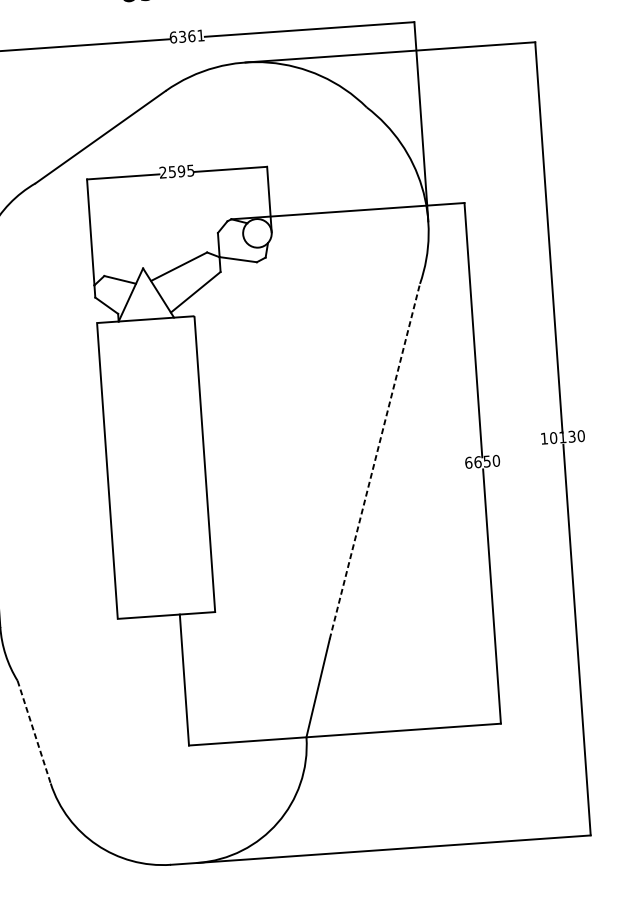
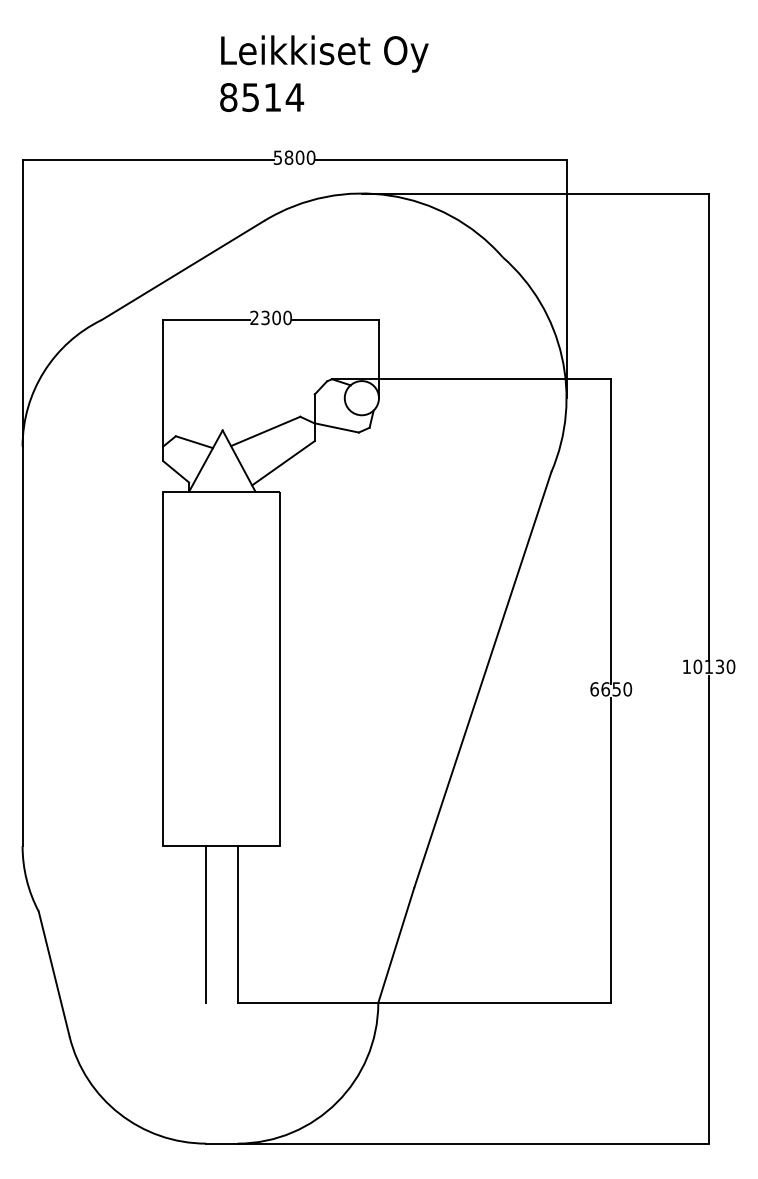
text: (187, 36) -> (294, 157), 6361 -> 5800
text: (181, 170) -> (276, 317), 2595 -> 2300
line: (374, 461) -> (482, 679), dashed -> solid
line: (158, 681) -> (206, 924), added
line: (34, 732) -> (54, 974), dashed -> solid

